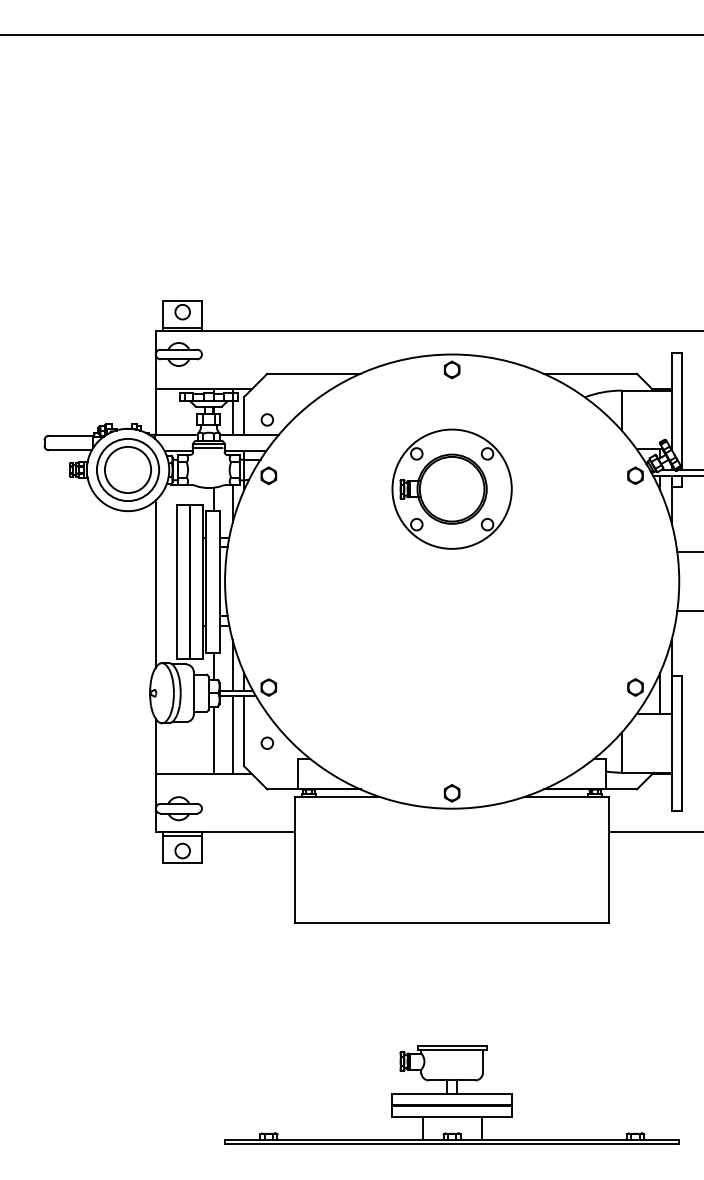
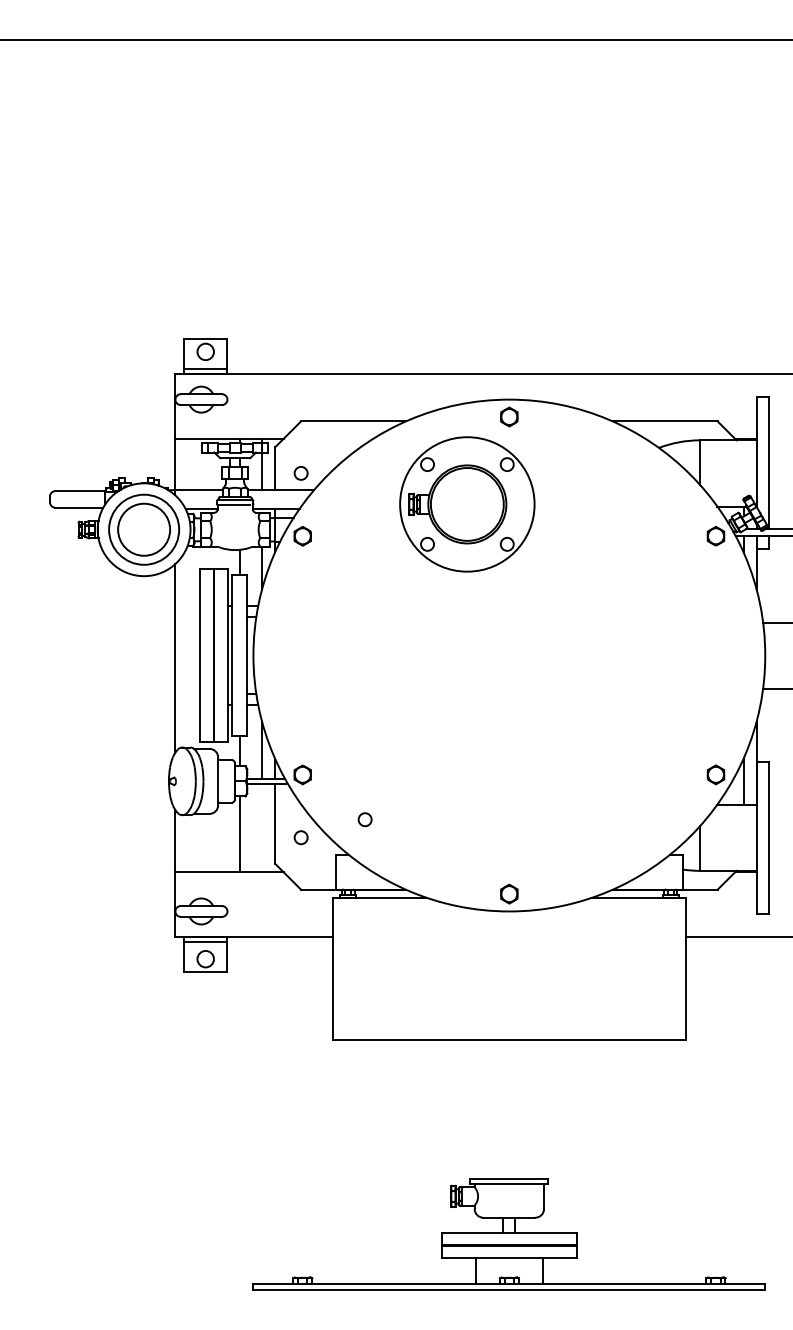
part: (452, 489) -> (467, 504), moved
circle: (323, 727) -> (364, 819), added
line: (233, 735) -> (262, 828), removed

